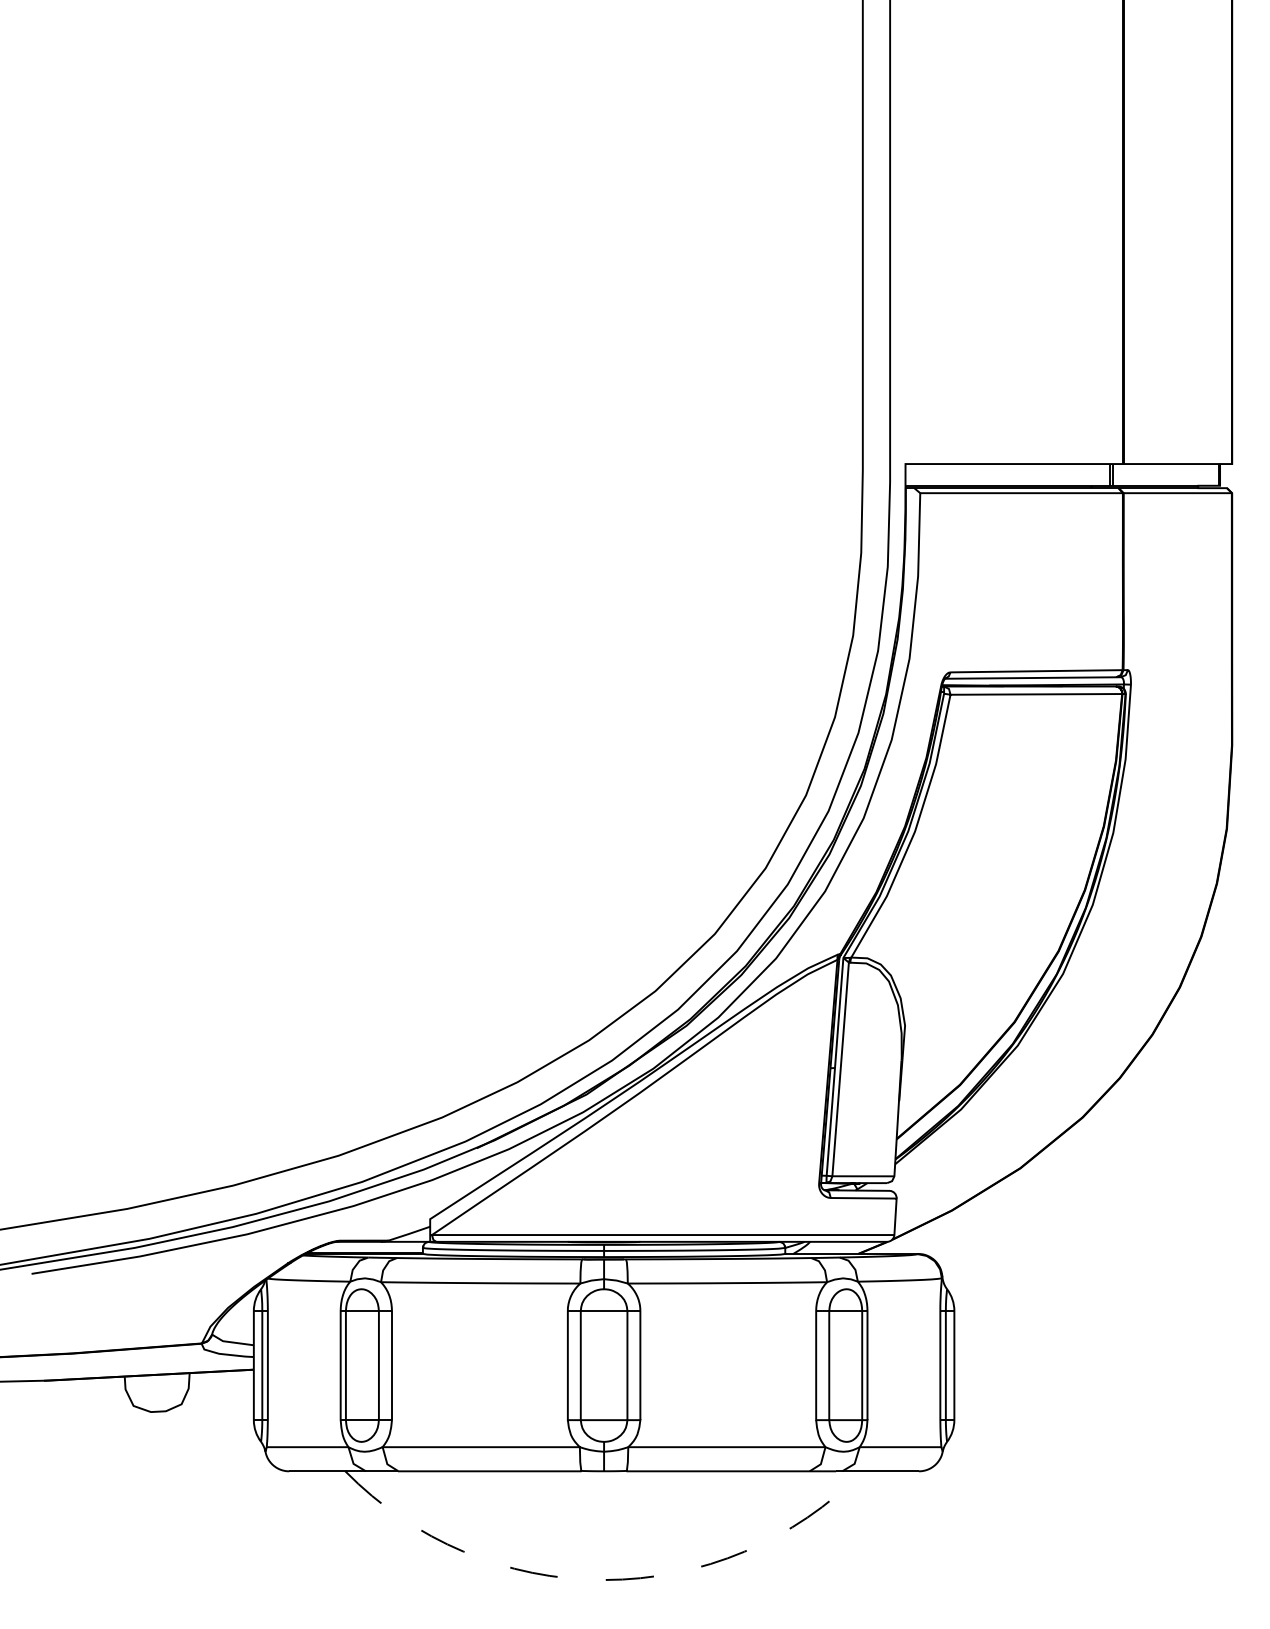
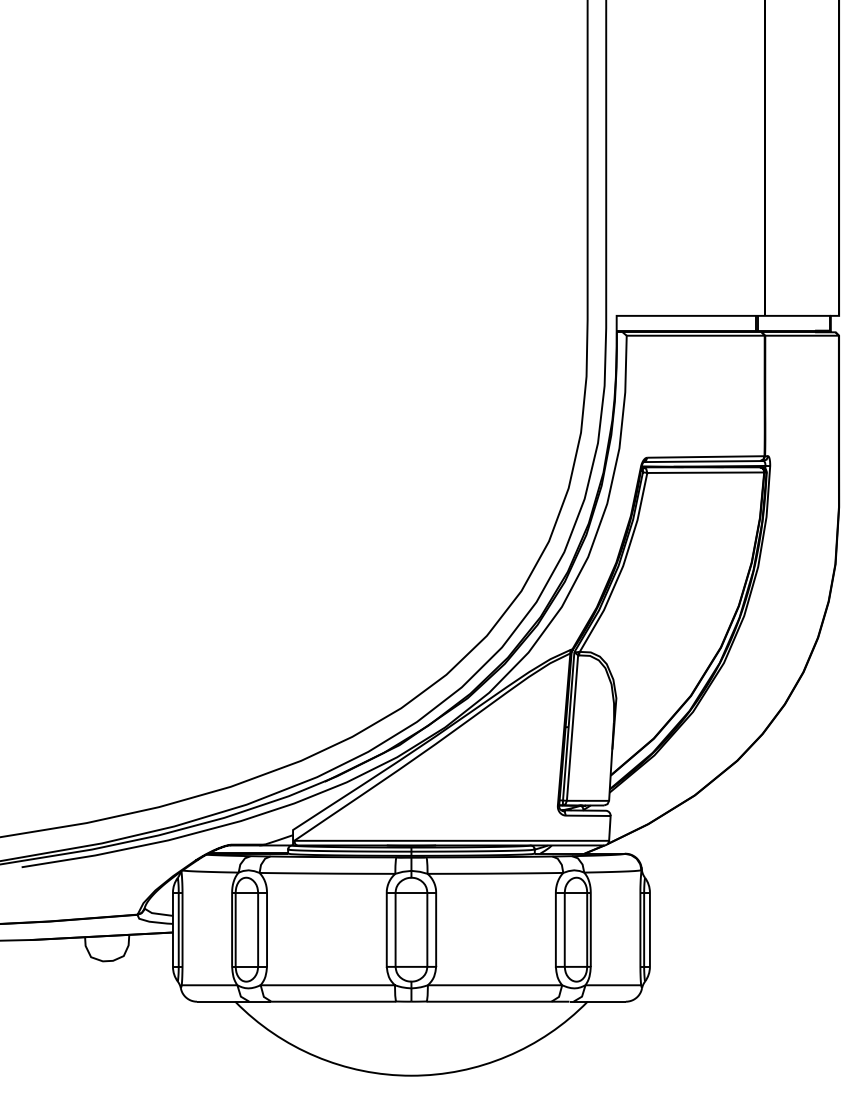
line: (604, 1579) -> (411, 1075), dashed -> solid

